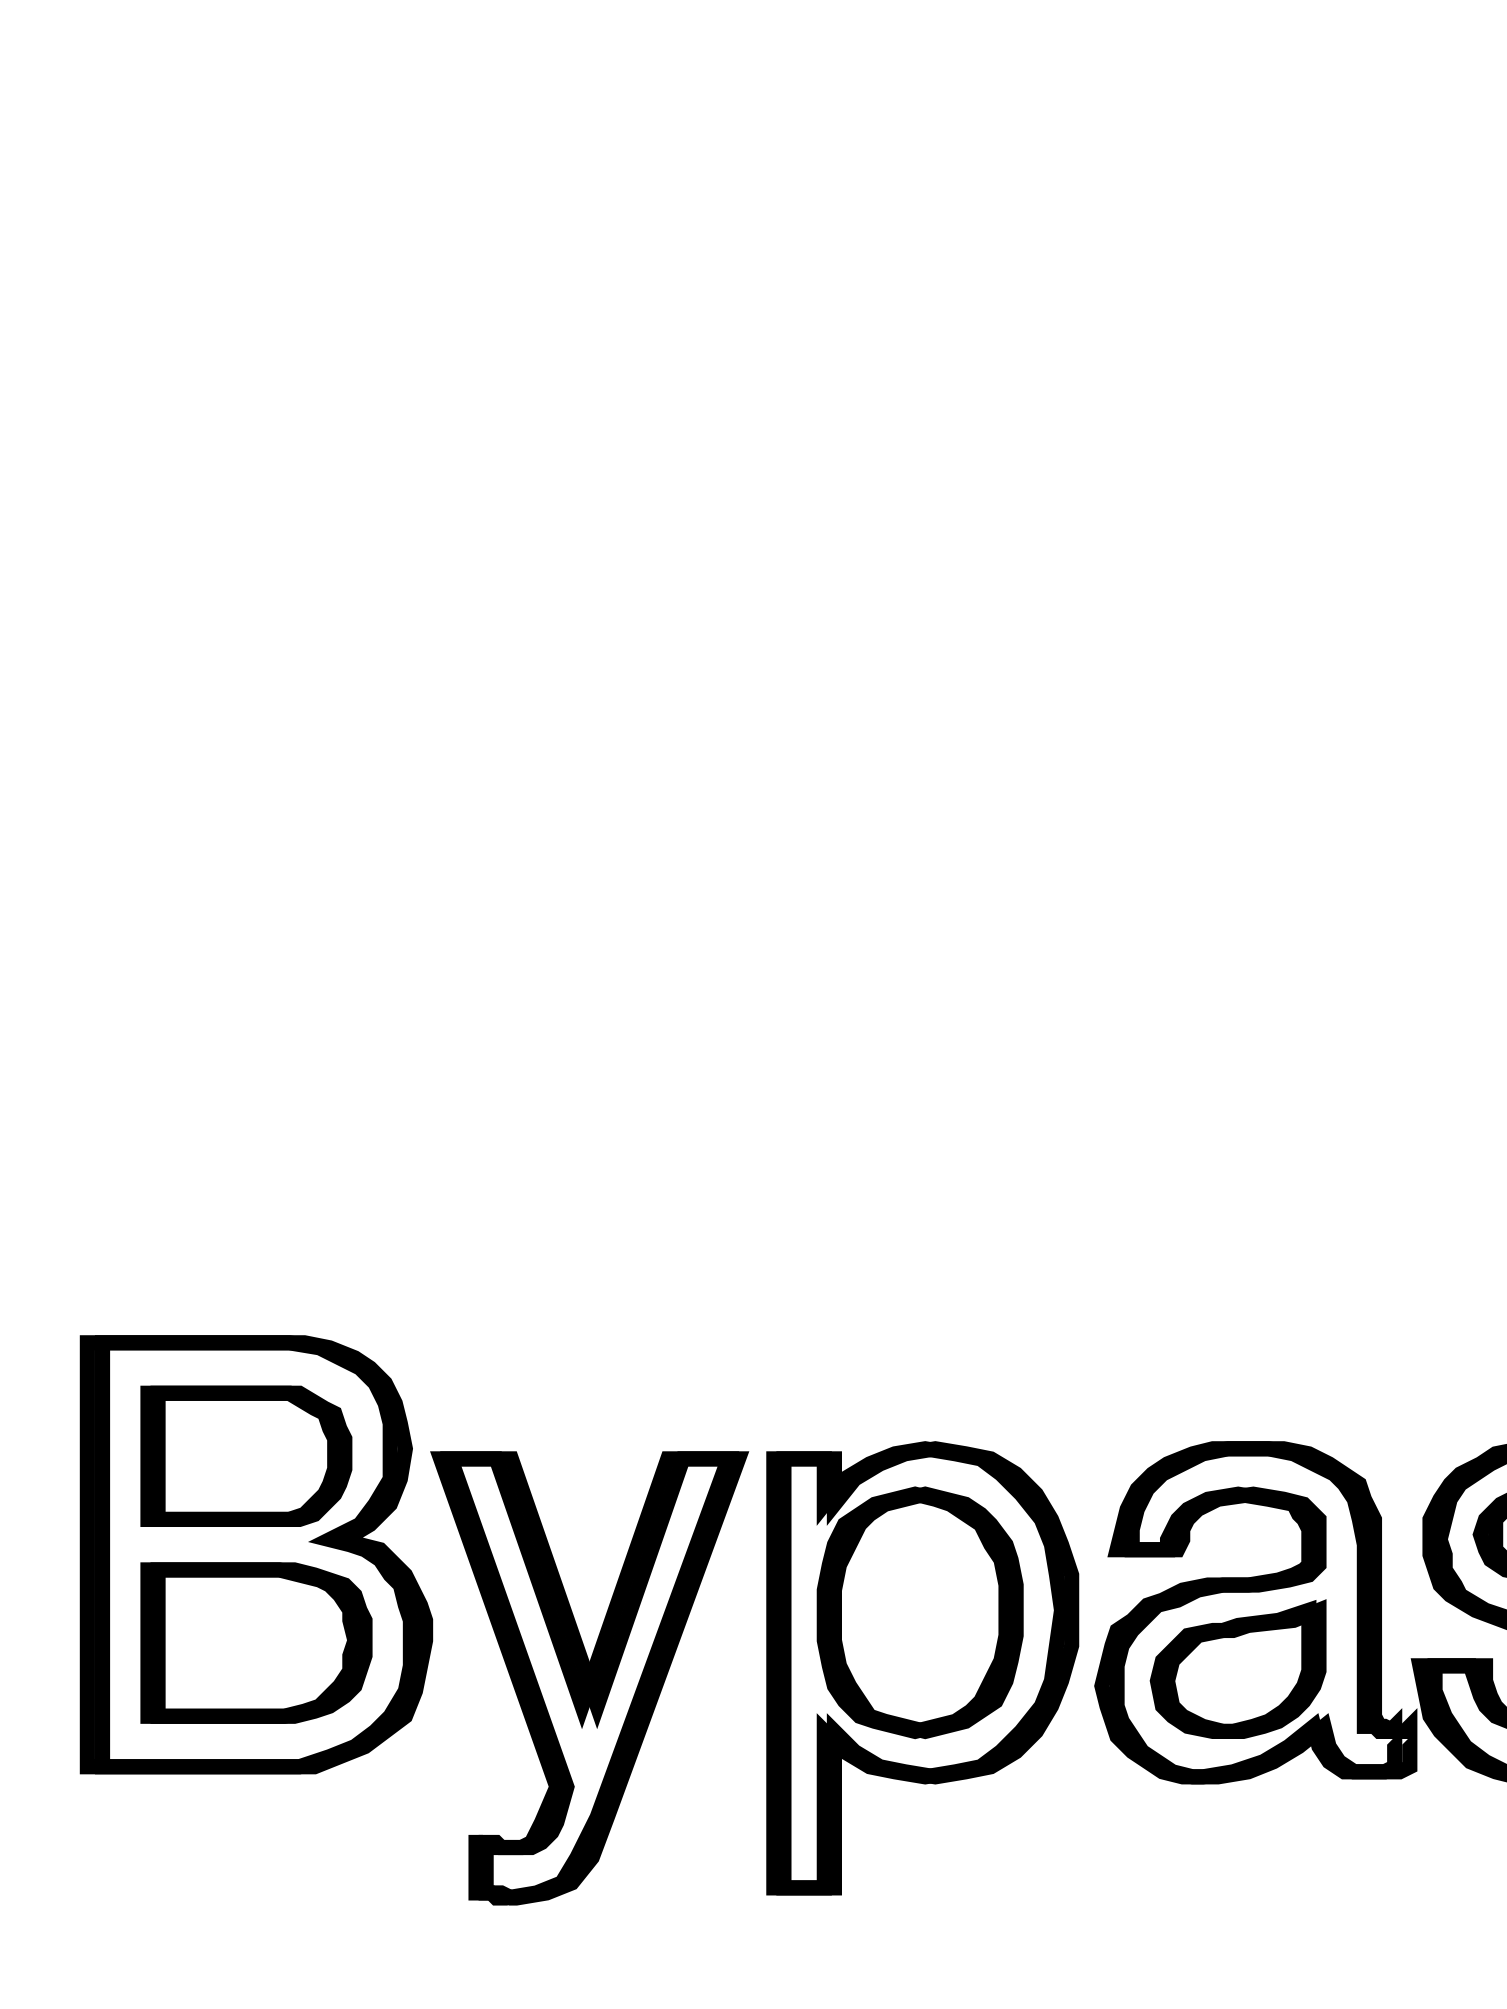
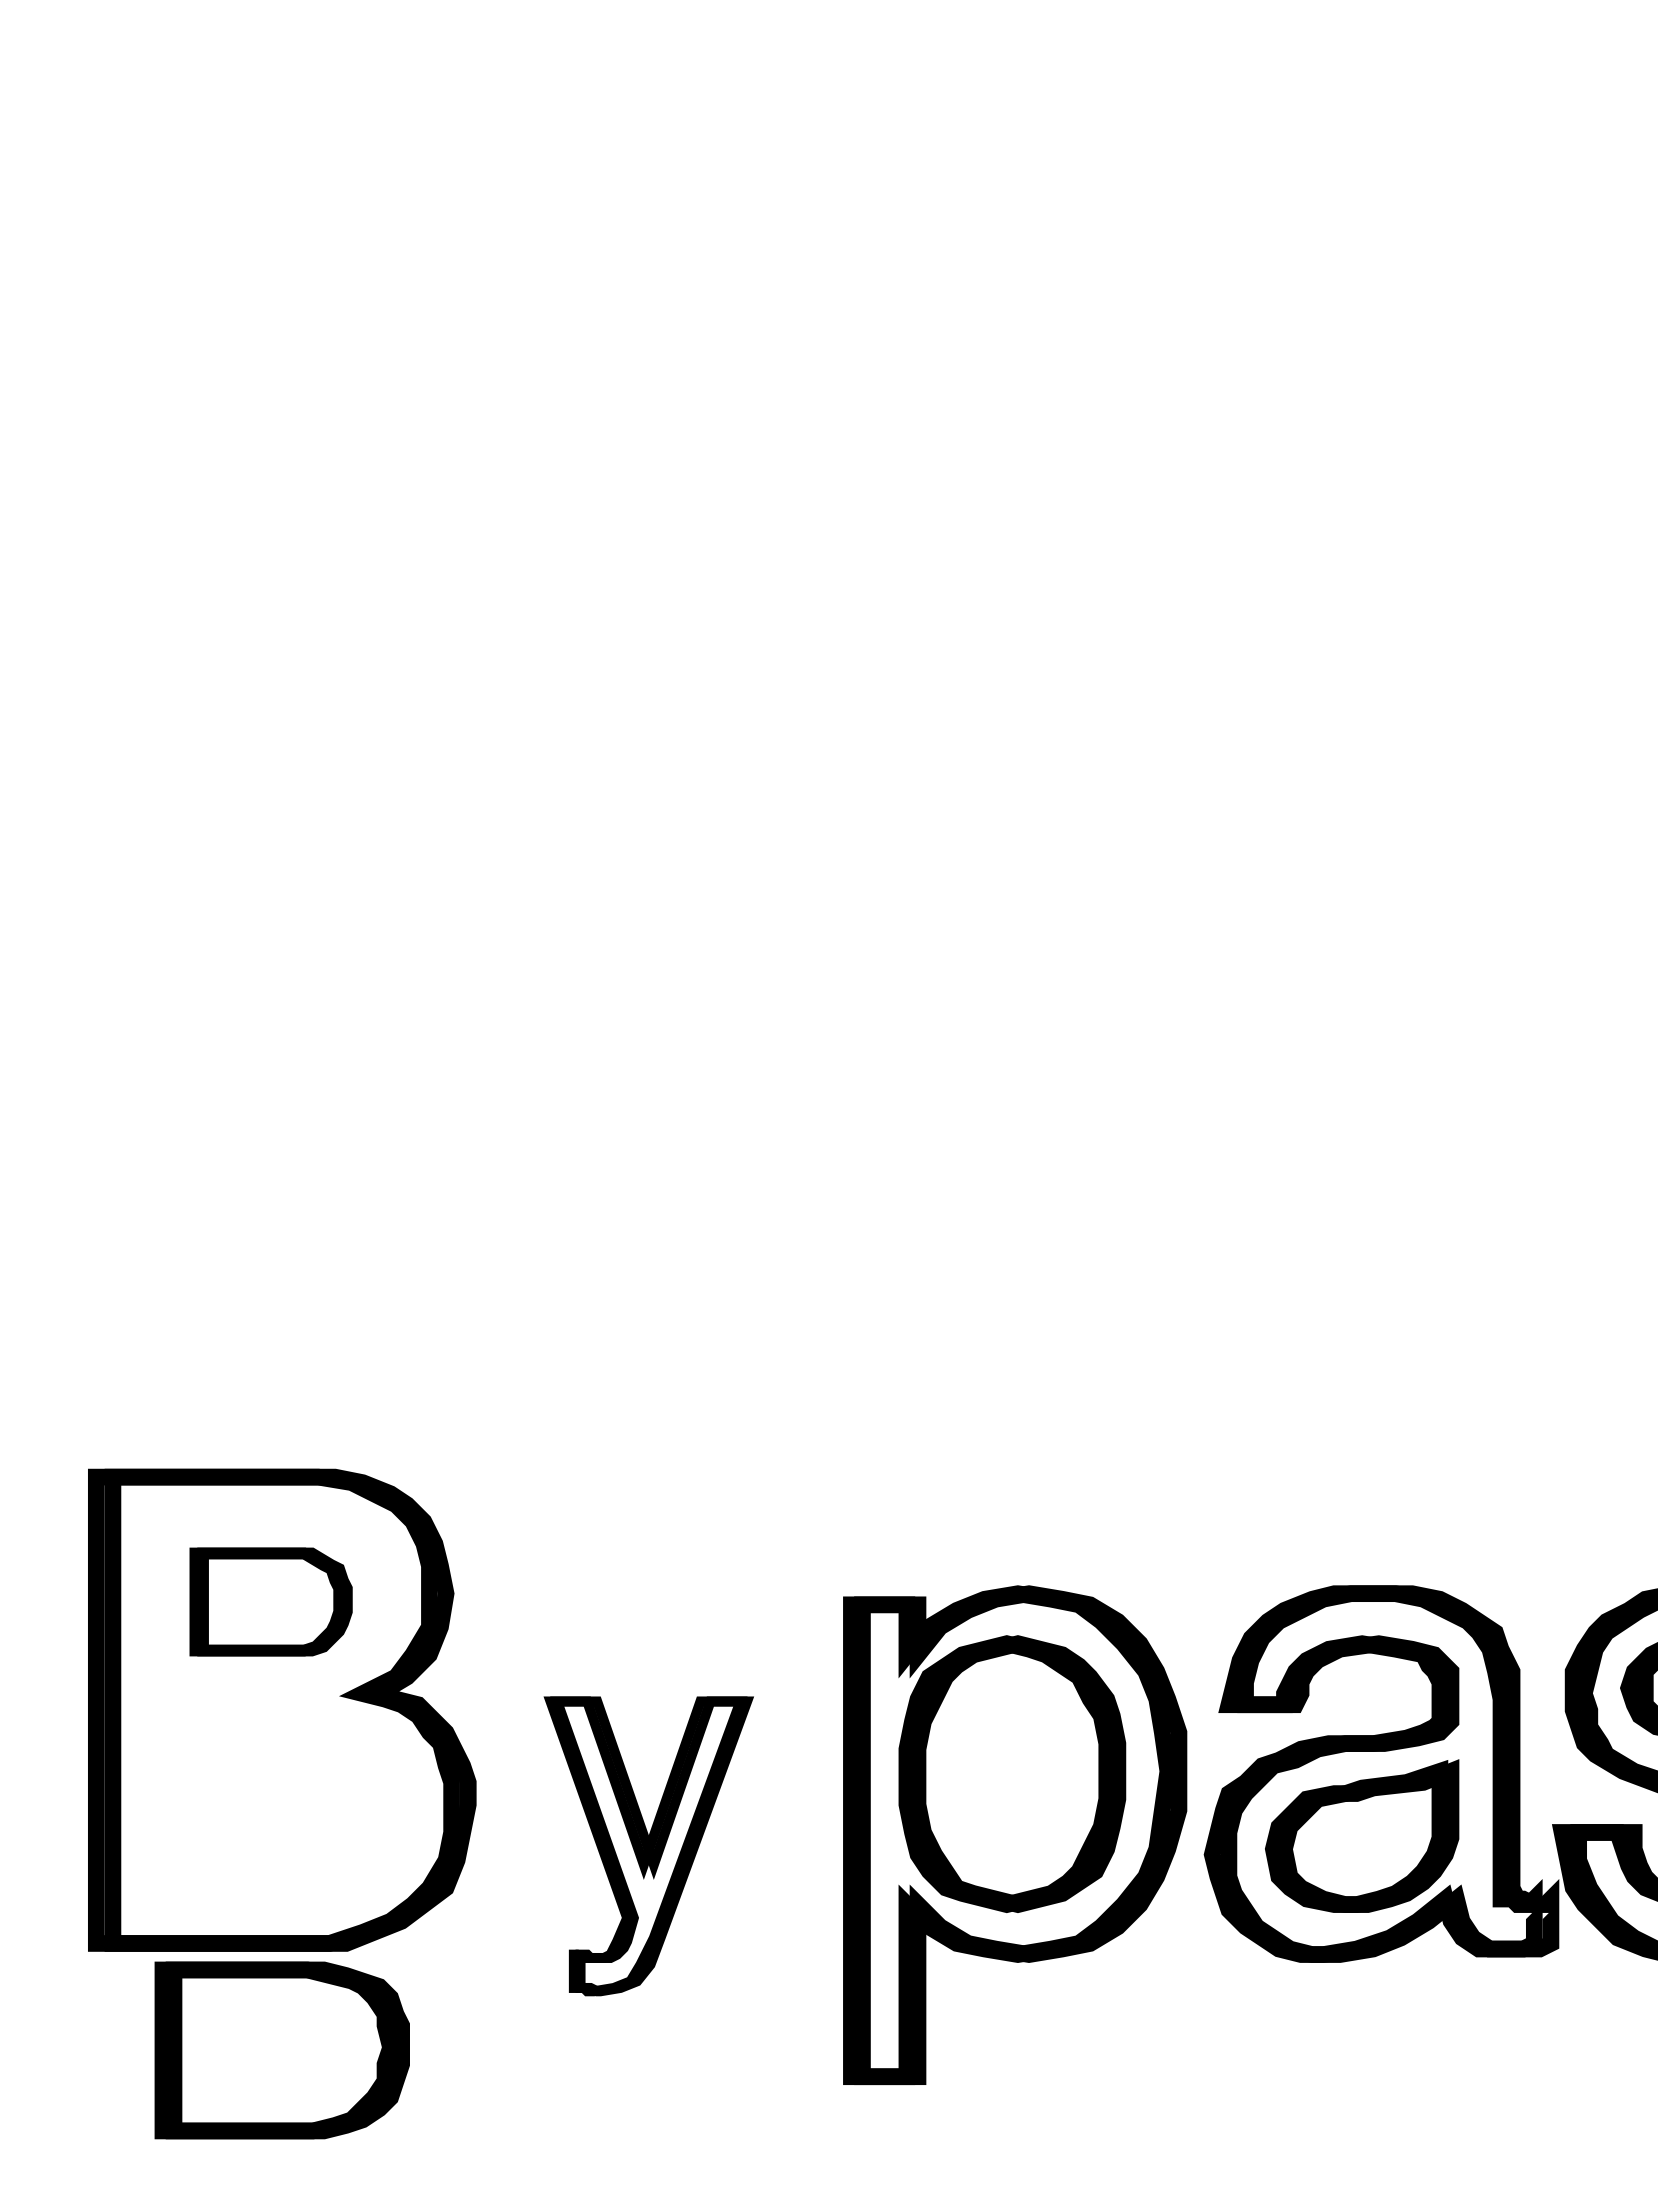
part: (245, 1455) -> (270, 1601), size x0.7
part: (255, 1643) -> (281, 2050), moved
part: (589, 1678) -> (648, 1846), size x0.6

